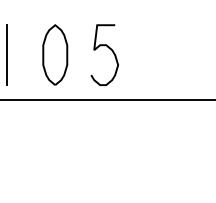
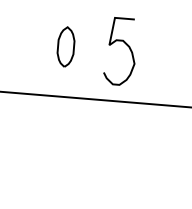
part: (55, 54) -> (66, 46), size x0.6
line: (7, 55) -> (13, 43), removed

